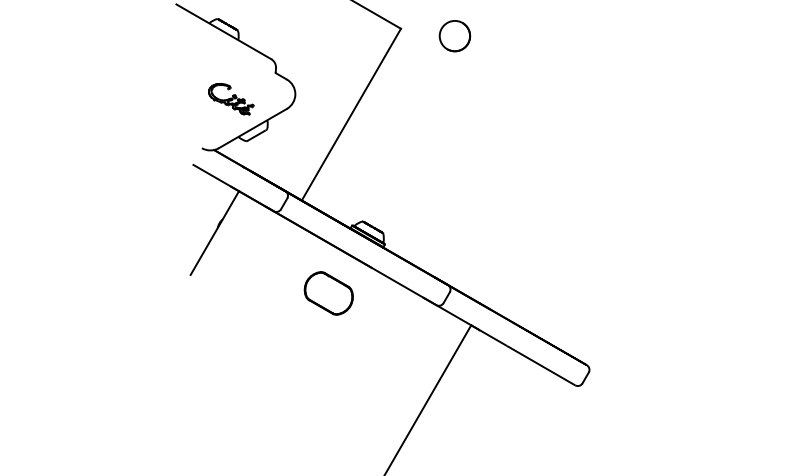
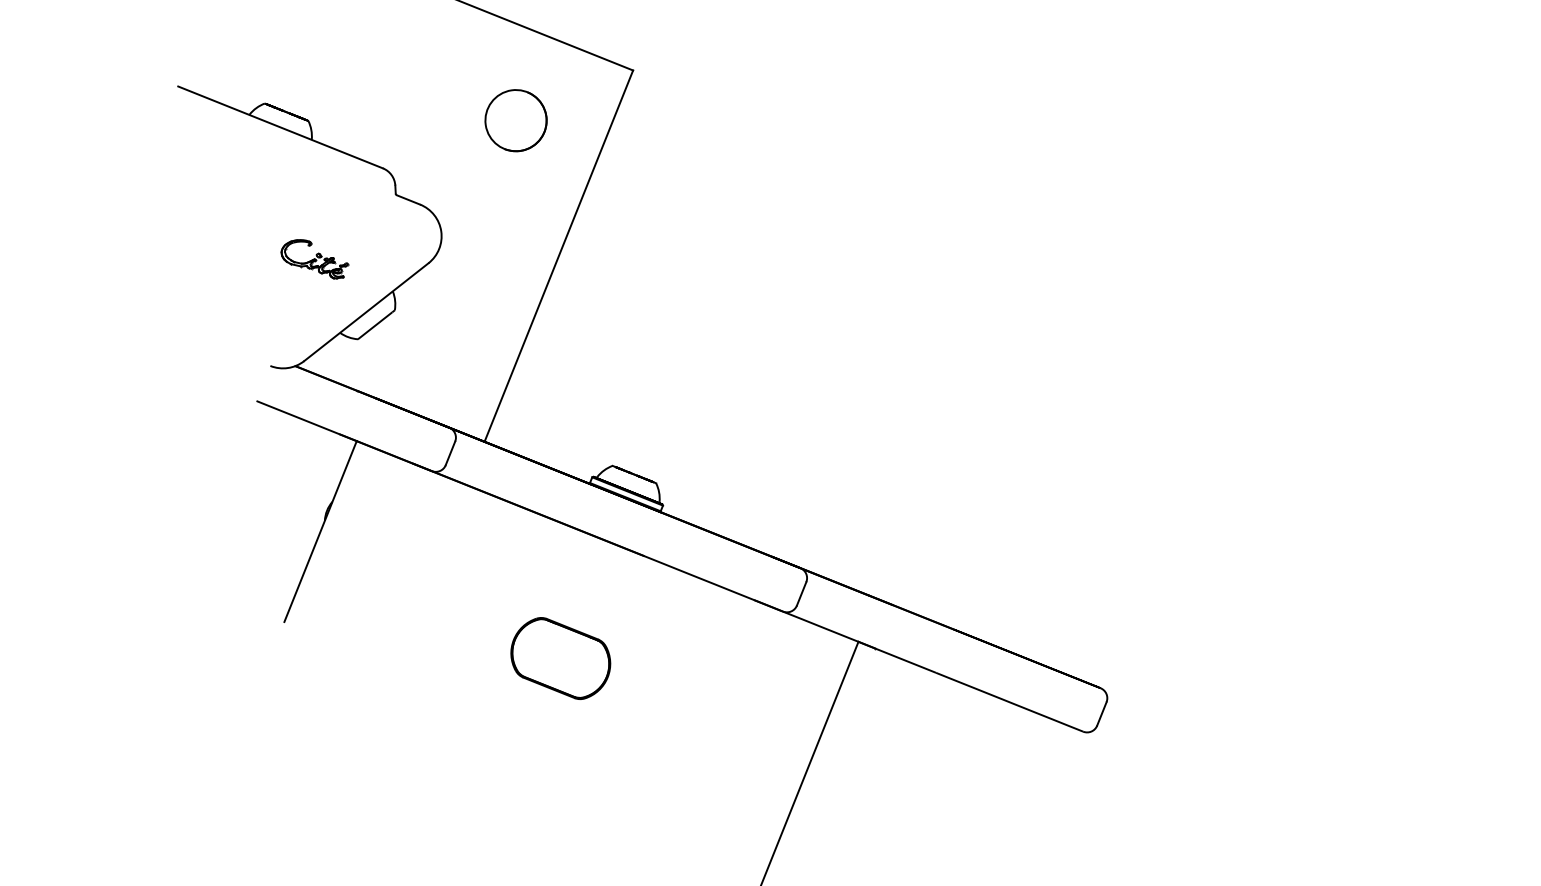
part: (454, 36) -> (515, 121), moved
part: (231, 99) -> (315, 260), size x0.71
part: (328, 293) -> (560, 658), moved

